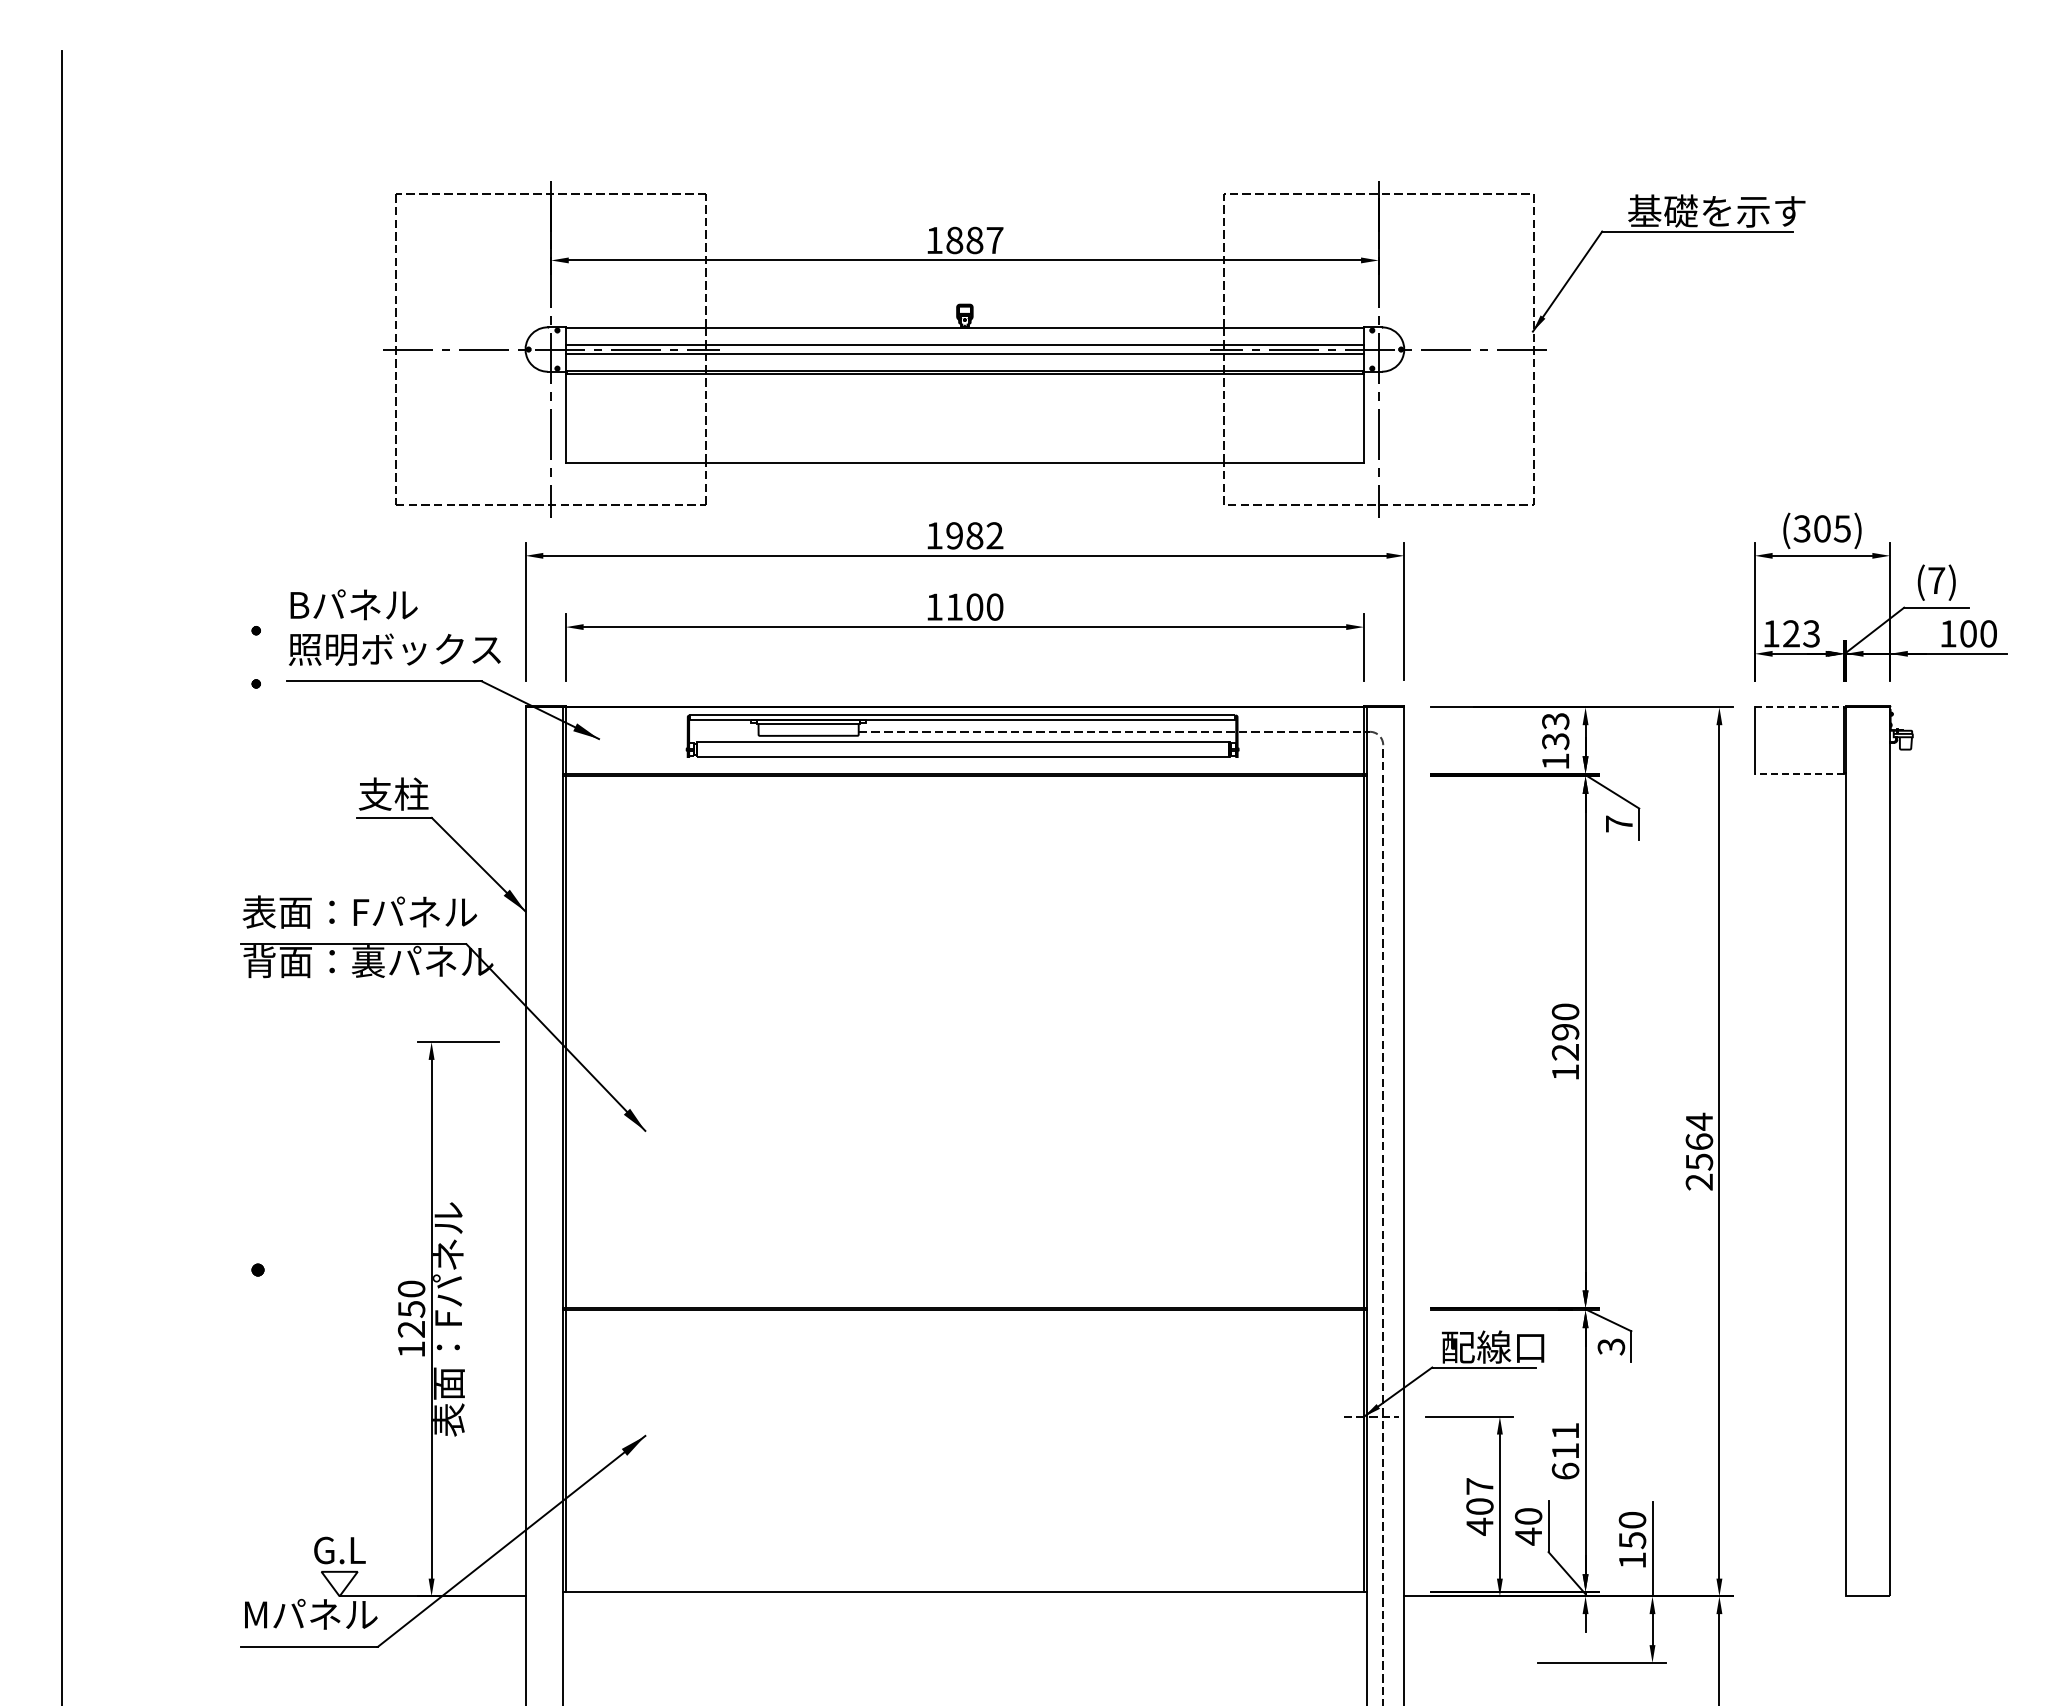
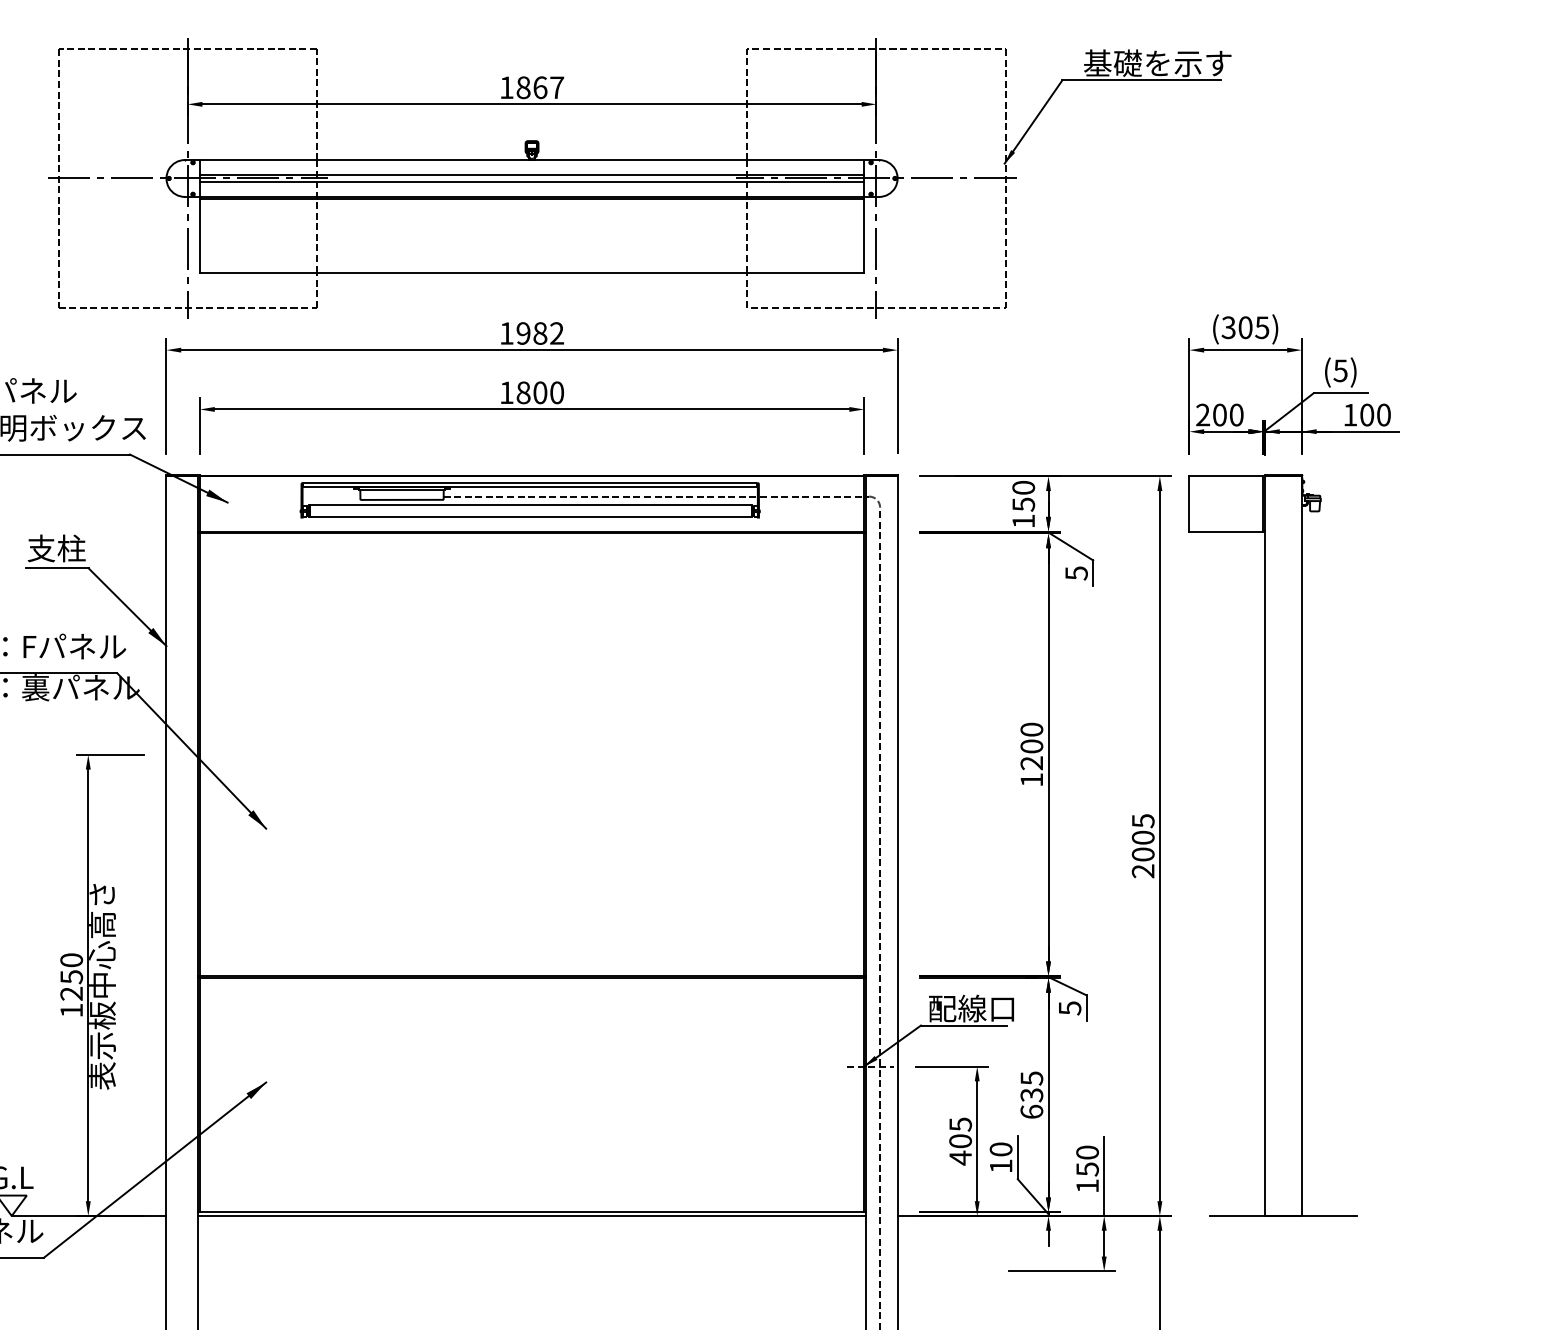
text: (974, 240) -> (540, 87), 1887 -> 1867
text: (1936, 580) -> (1340, 370), (7) -> (5)
text: (954, 606) -> (523, 392), 1100 -> 1800
text: (1791, 633) -> (1219, 414), 123 -> 200
line: (1799, 707) -> (1226, 476), dashed -> solid
text: (1555, 731) -> (1023, 496), 133 -> 150
line: (1798, 773) -> (1225, 531), dashed -> solid
text: (1619, 823) -> (1076, 572), 7 -> 5
text: (1565, 1031) -> (1031, 745), 1290 -> 1200
text: (1699, 1141) -> (1143, 837), 2564 -> 2005
text: (448, 1320) -> (102, 986), 表面：Fパネル -> 表示板中心高さ
text: (1610, 1346) -> (1069, 1008), 3 -> 5
text: (1565, 1440) -> (1031, 1086), 611 -> 635
text: (1479, 1486) -> (960, 1124), 407 -> 405
text: (1528, 1536) -> (1001, 1166), 40 -> 10
line: (964, 1596) -> (531, 1216), added
line: (1867, 1596) -> (1283, 1216), added

